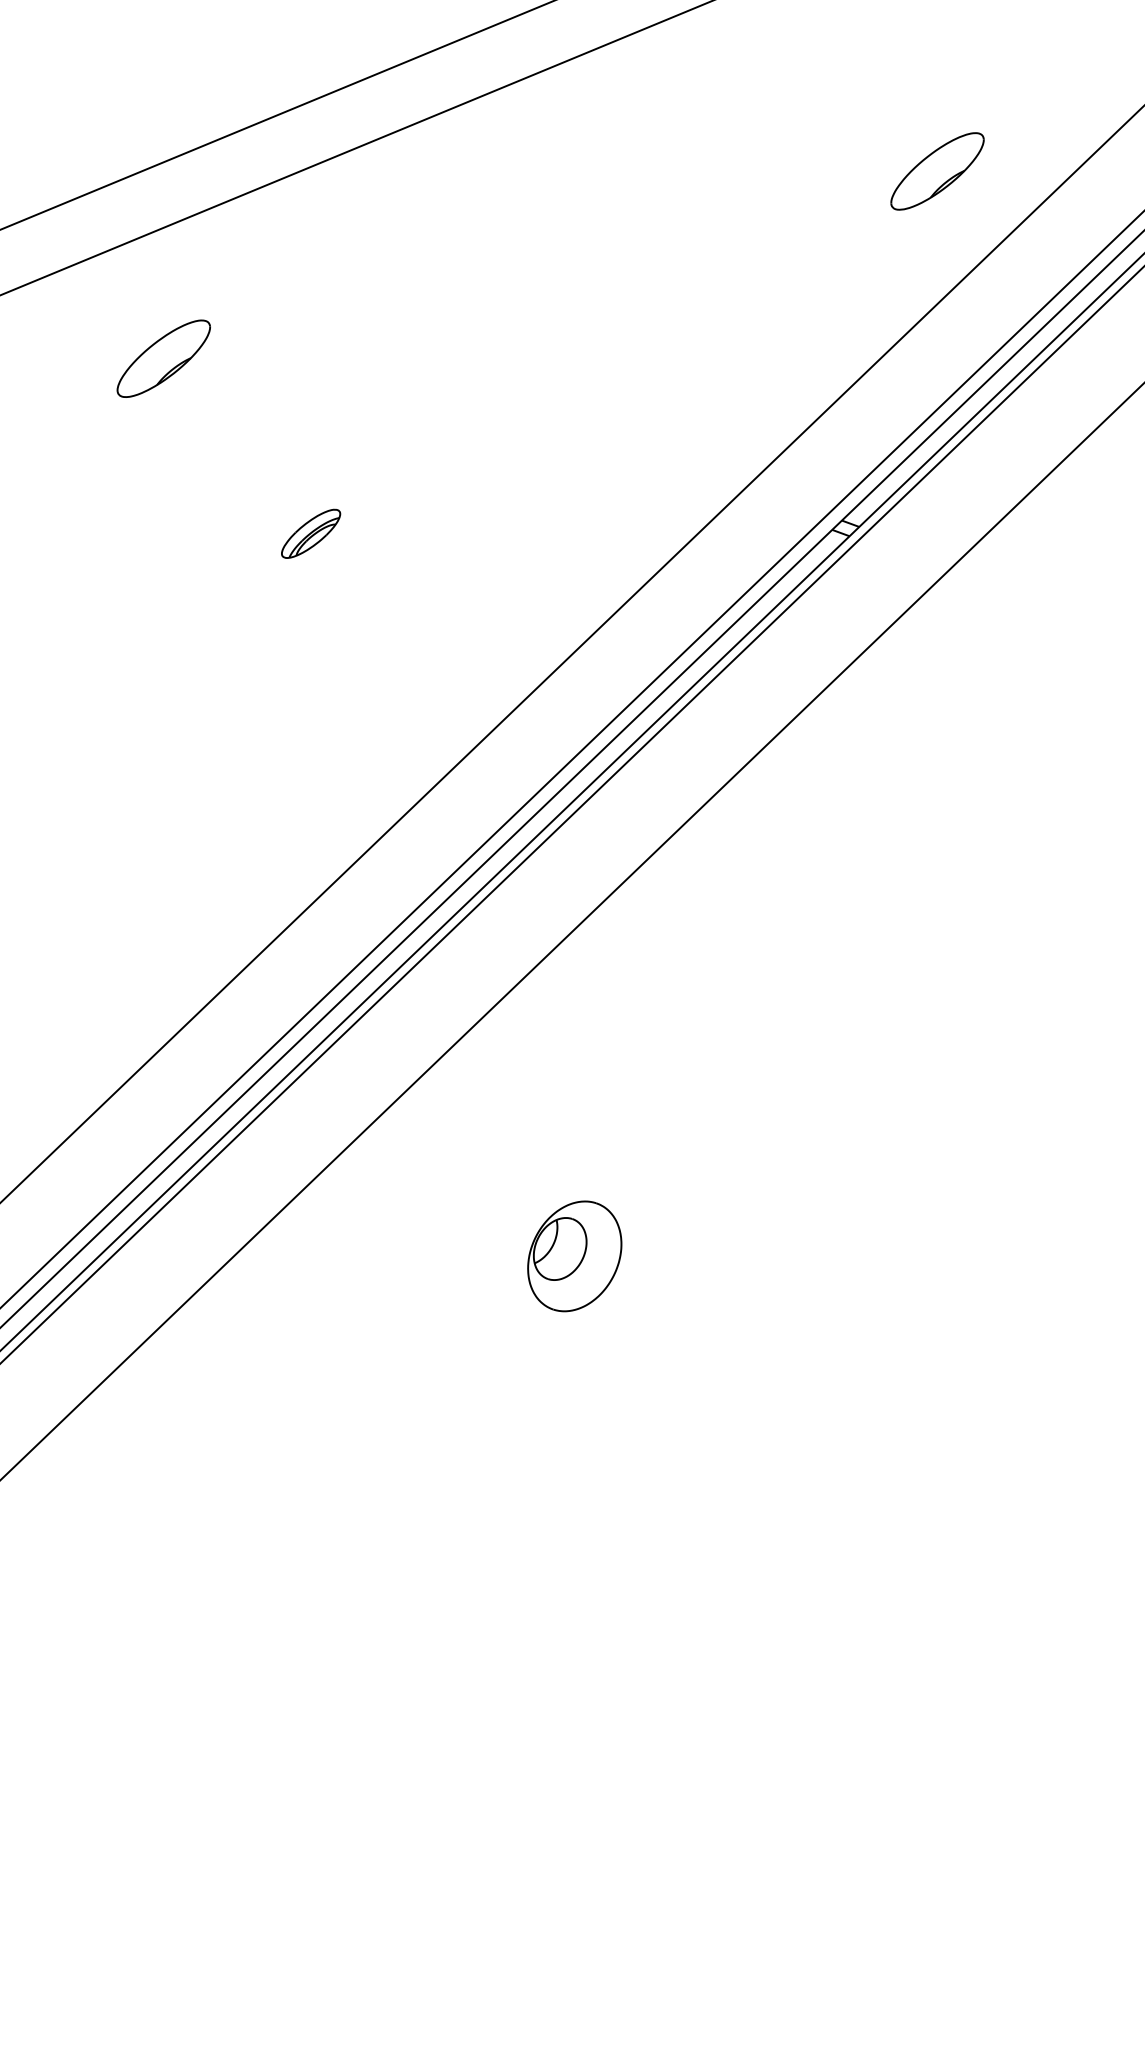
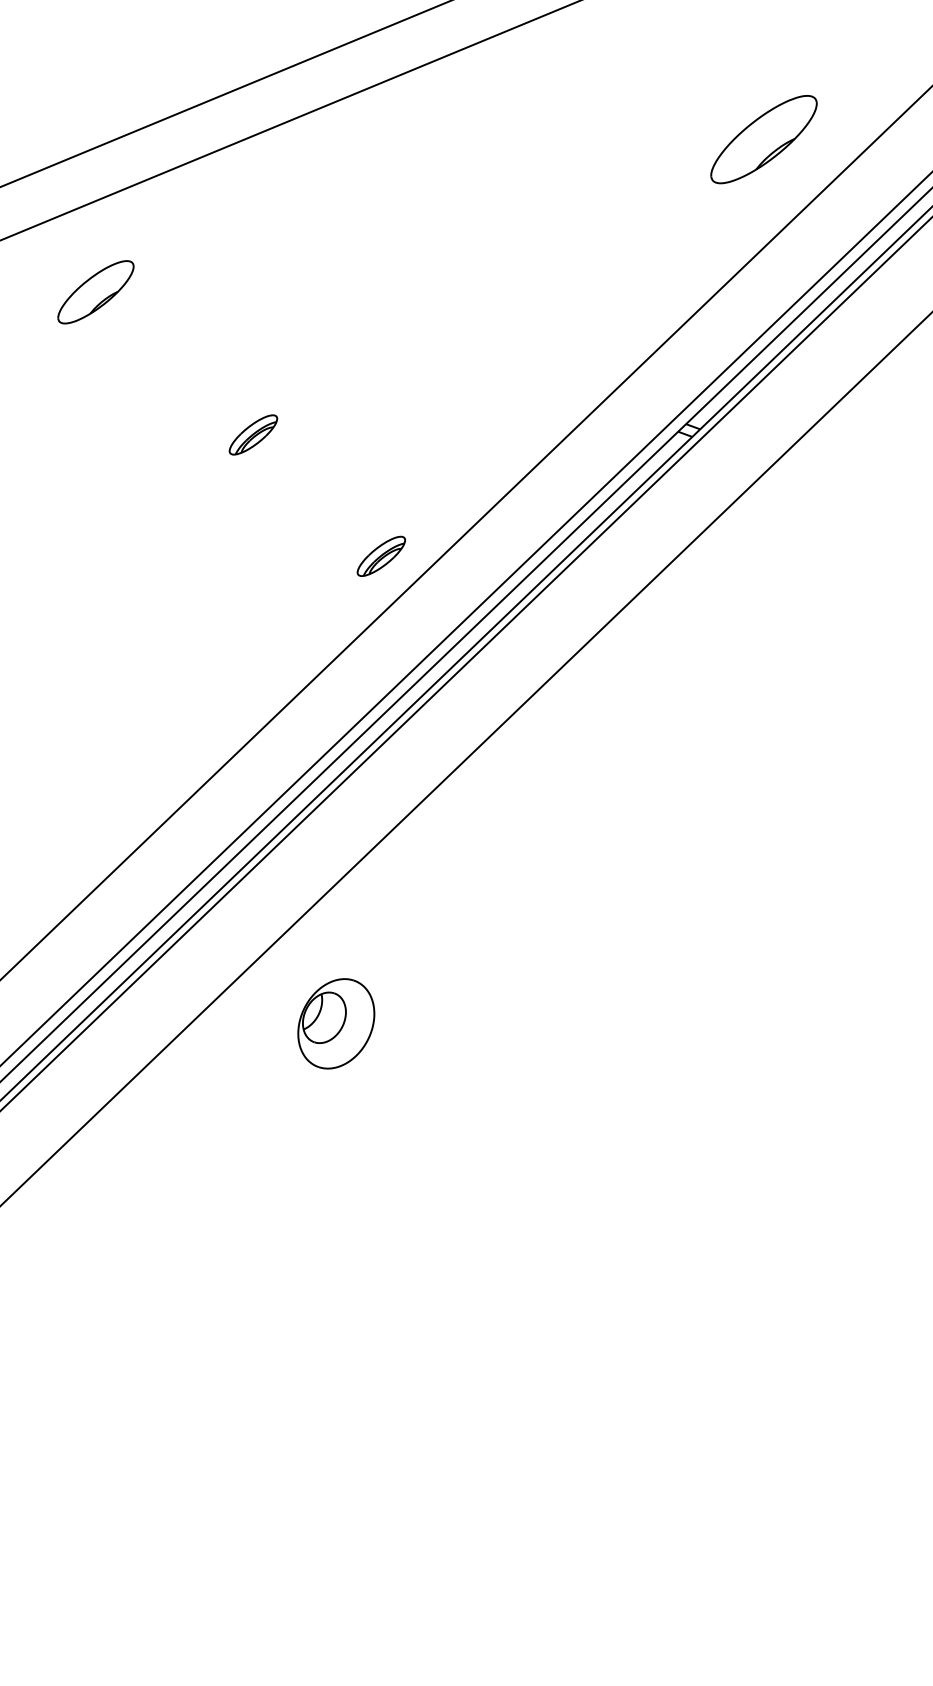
part: (937, 171) -> (763, 139), size x1.4
part: (163, 358) -> (95, 292), moved
part: (468, 682) -> (381, 556), added
part: (574, 1256) -> (336, 1023), moved

